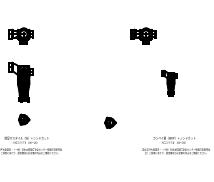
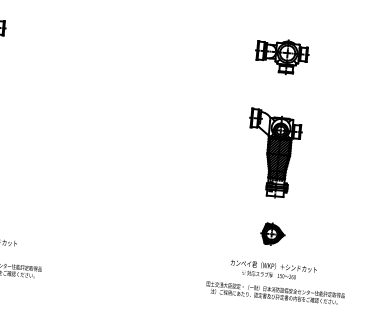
part: (143, 35) -> (282, 55), moved
part: (169, 82) -> (273, 151), size x1.67
part: (110, 122) -> (272, 233), moved

